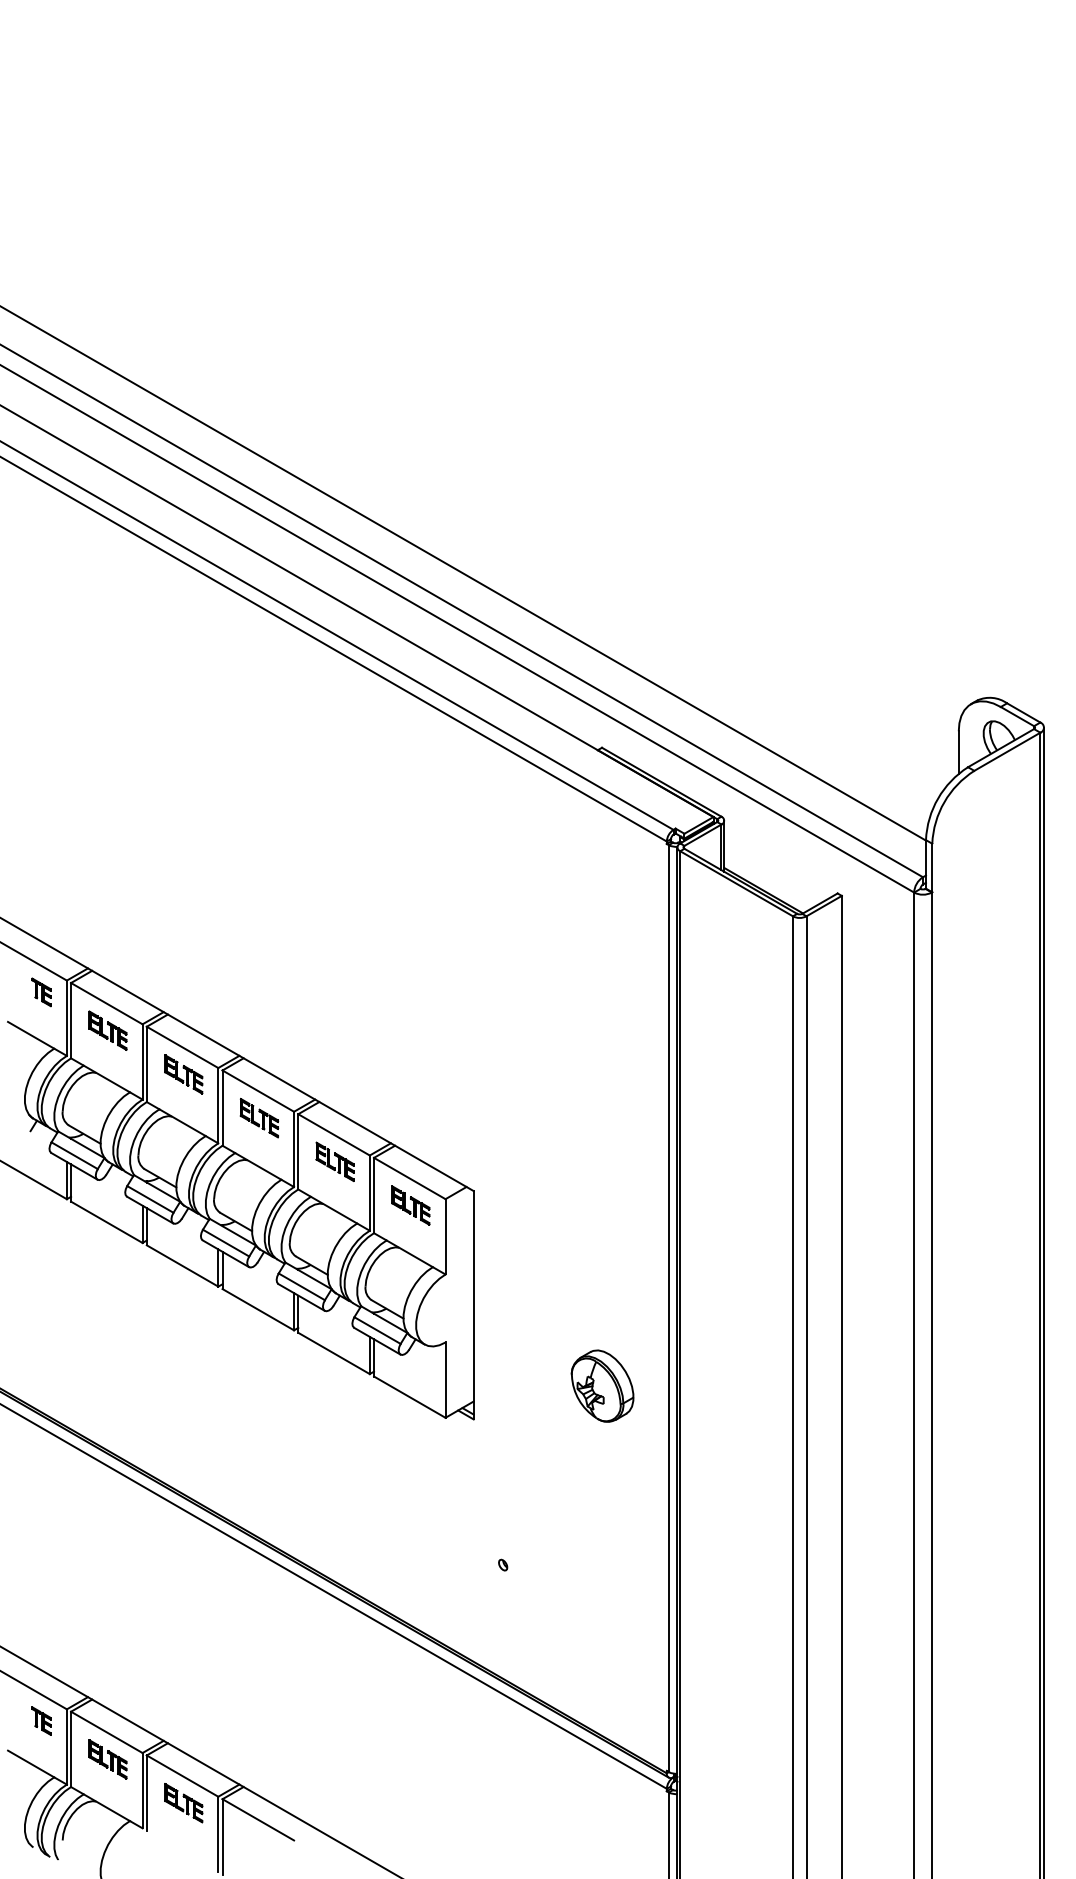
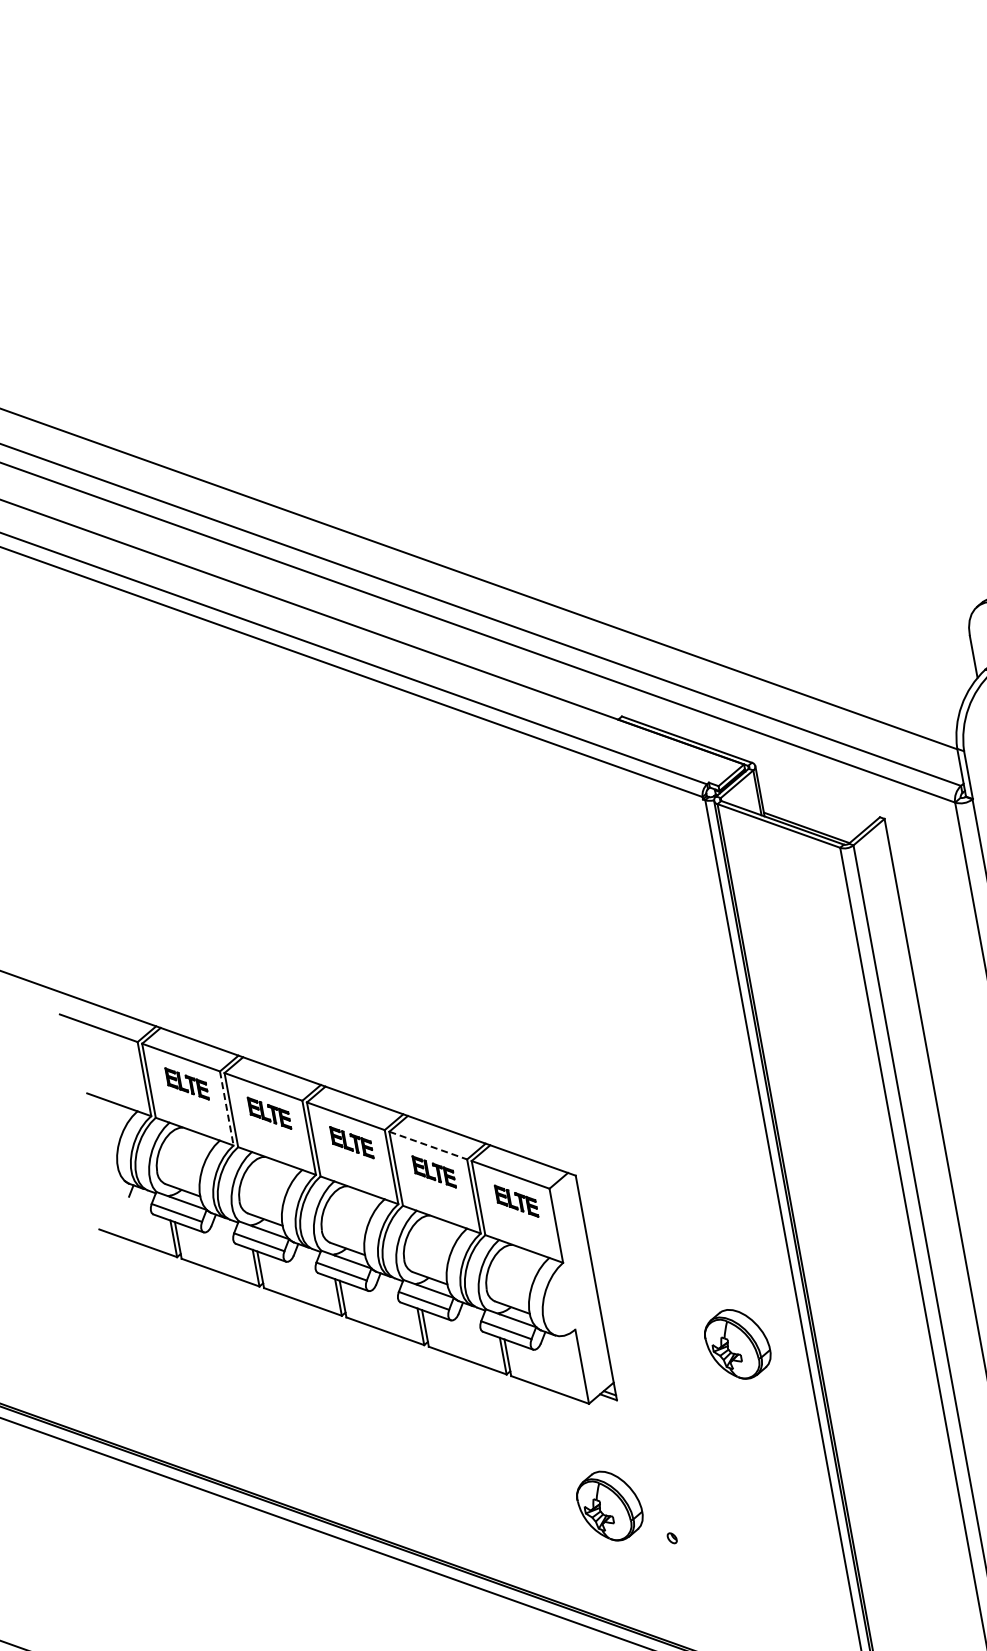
part: (41, 992) -> (114, 1058), removed
line: (142, 1061) -> (226, 1108), solid -> dashed
line: (334, 1135) -> (428, 1146), solid -> dashed
part: (447, 1521) -> (609, 1505), added

